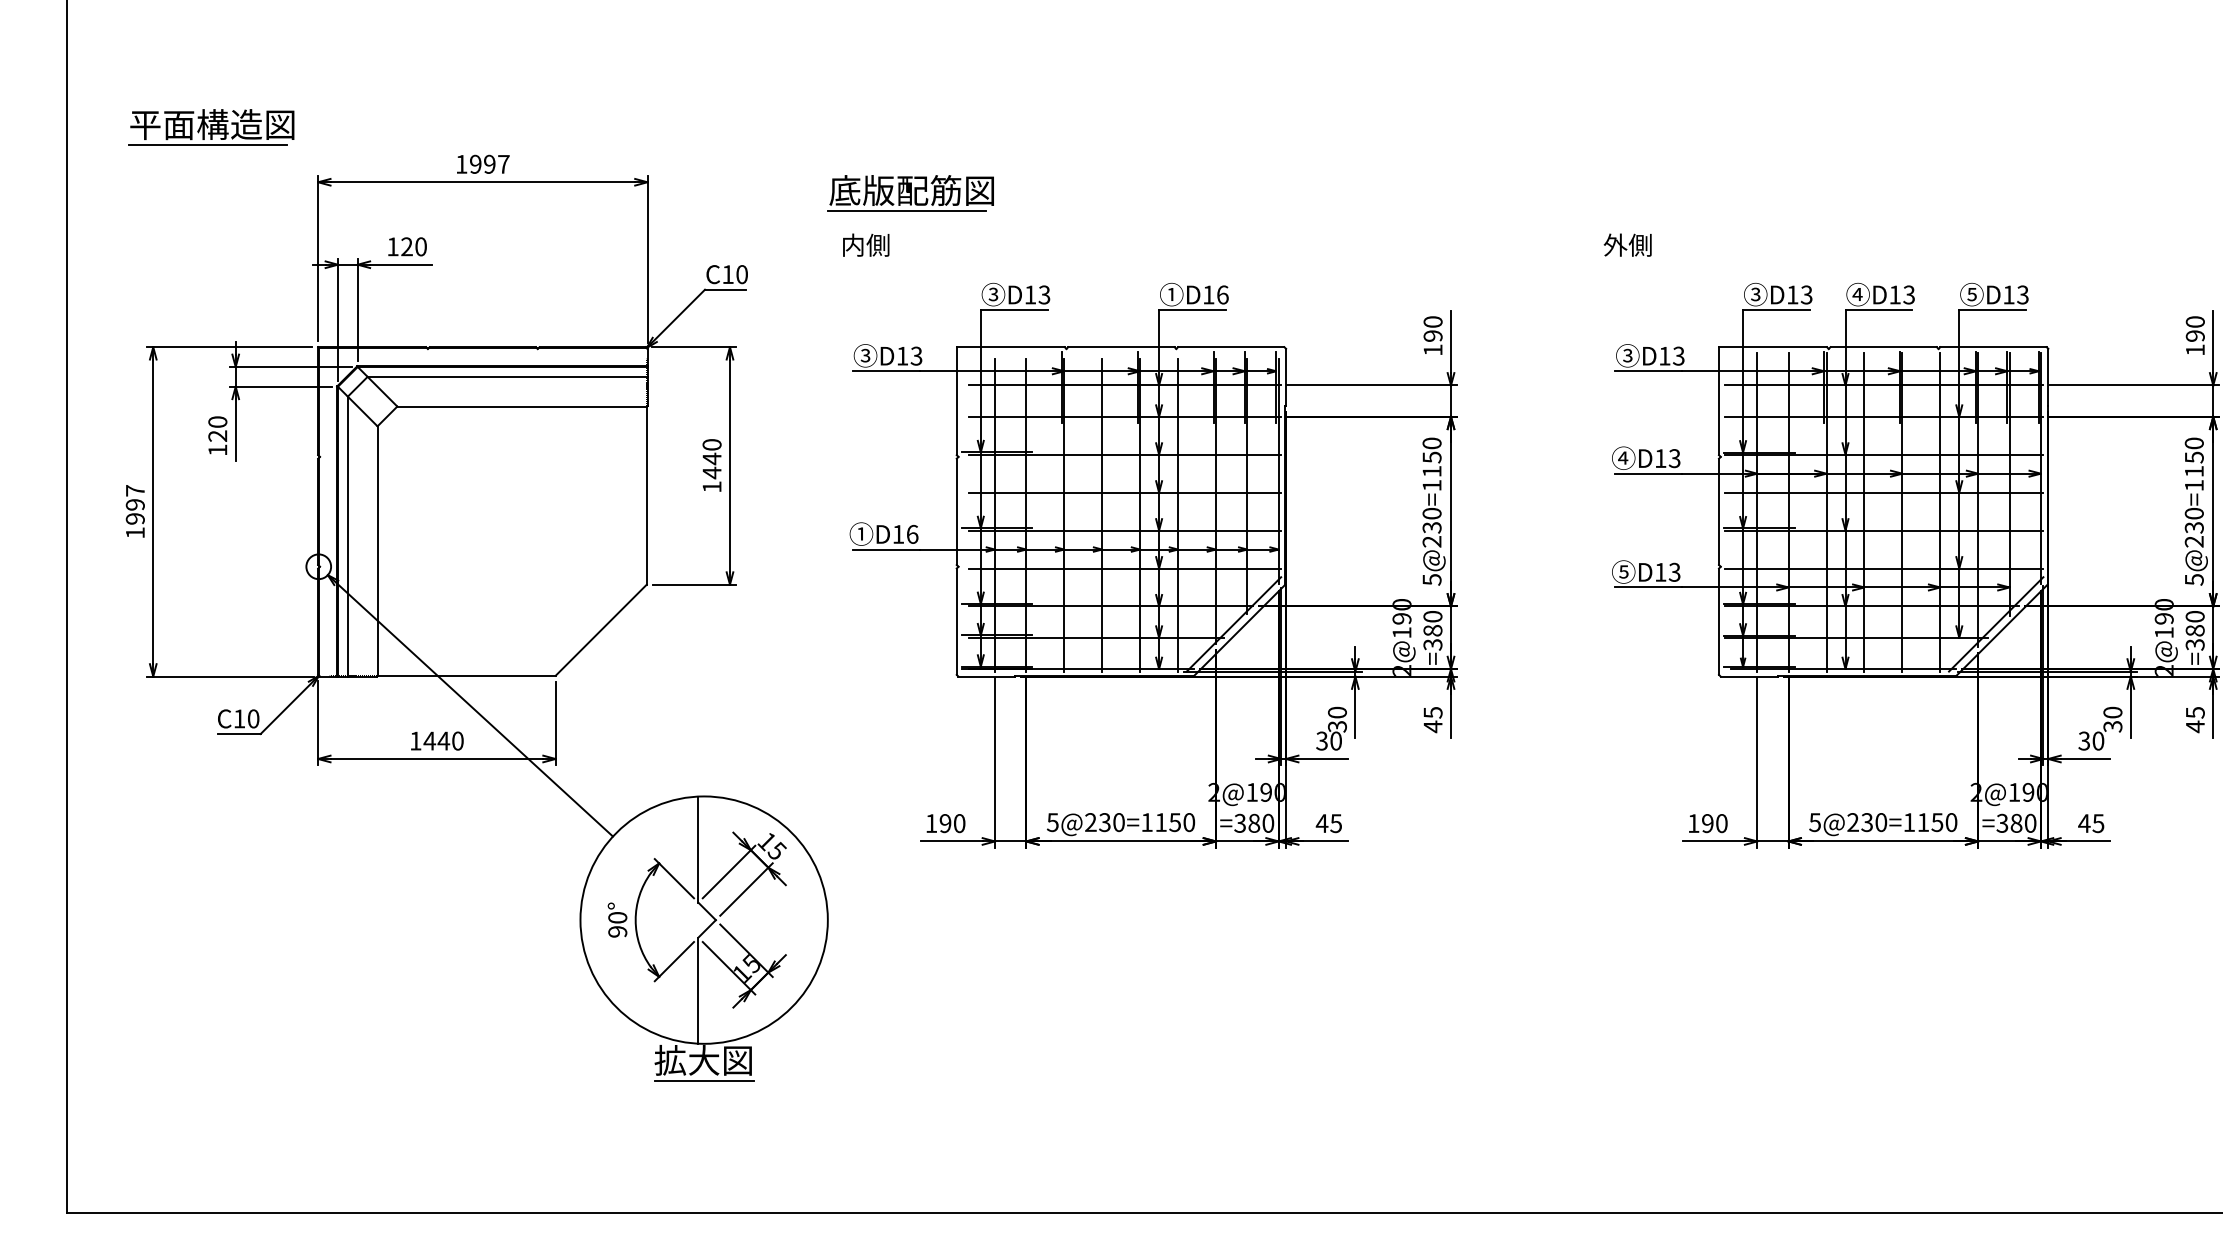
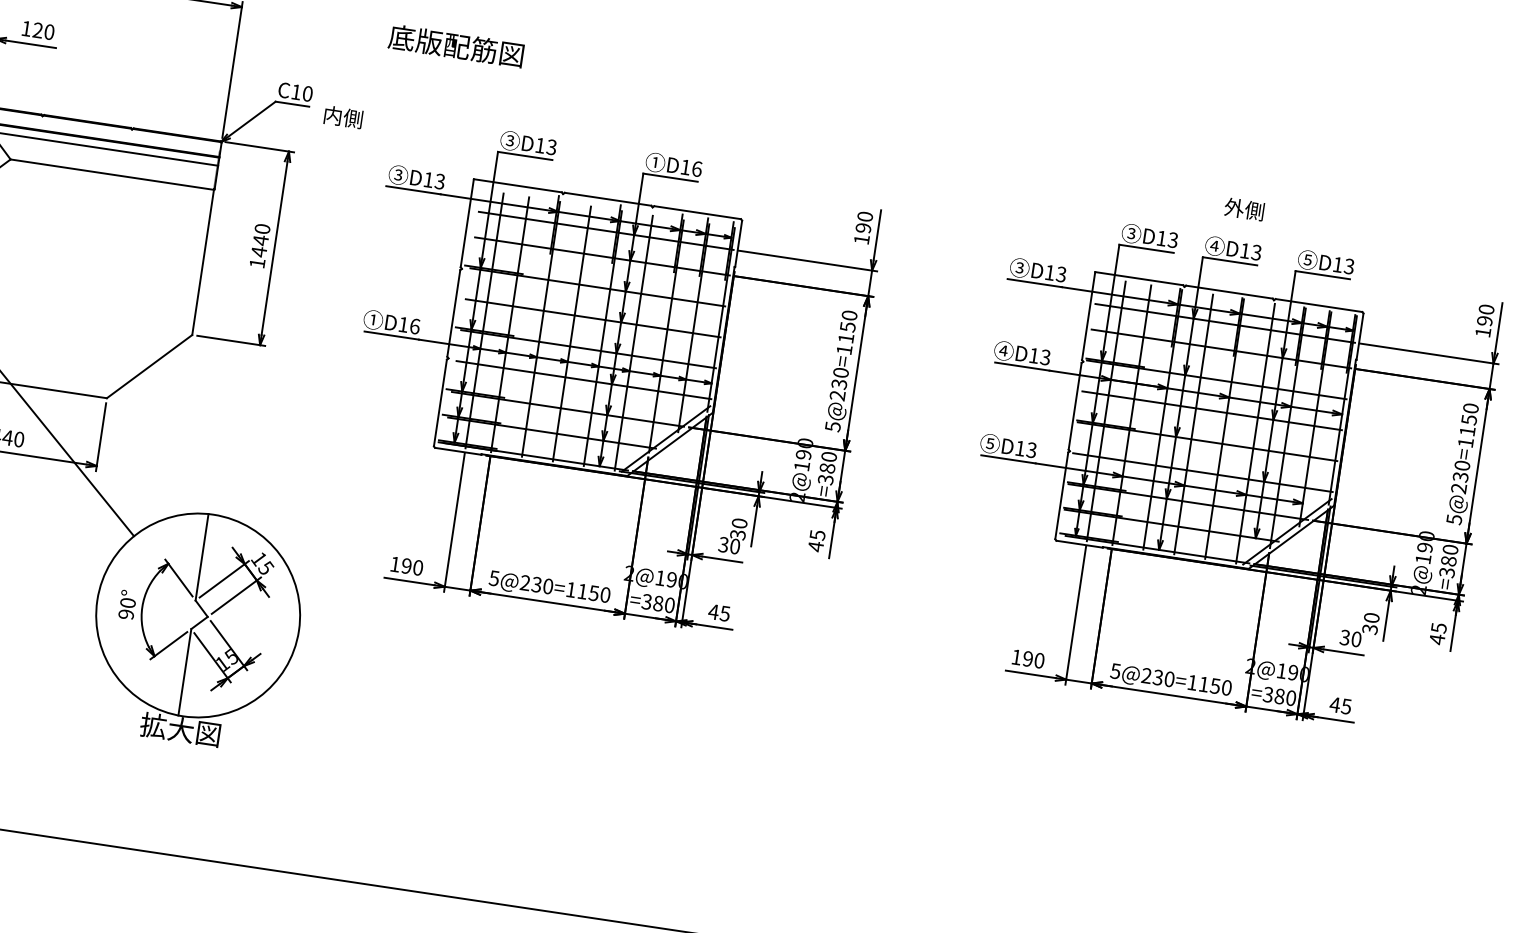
line: (907, 211) -> (450, 62), removed
text: (866, 244) -> (343, 116), moved
text: (1627, 244) -> (1244, 208), moved
line: (703, 1080) -> (178, 746), removed

